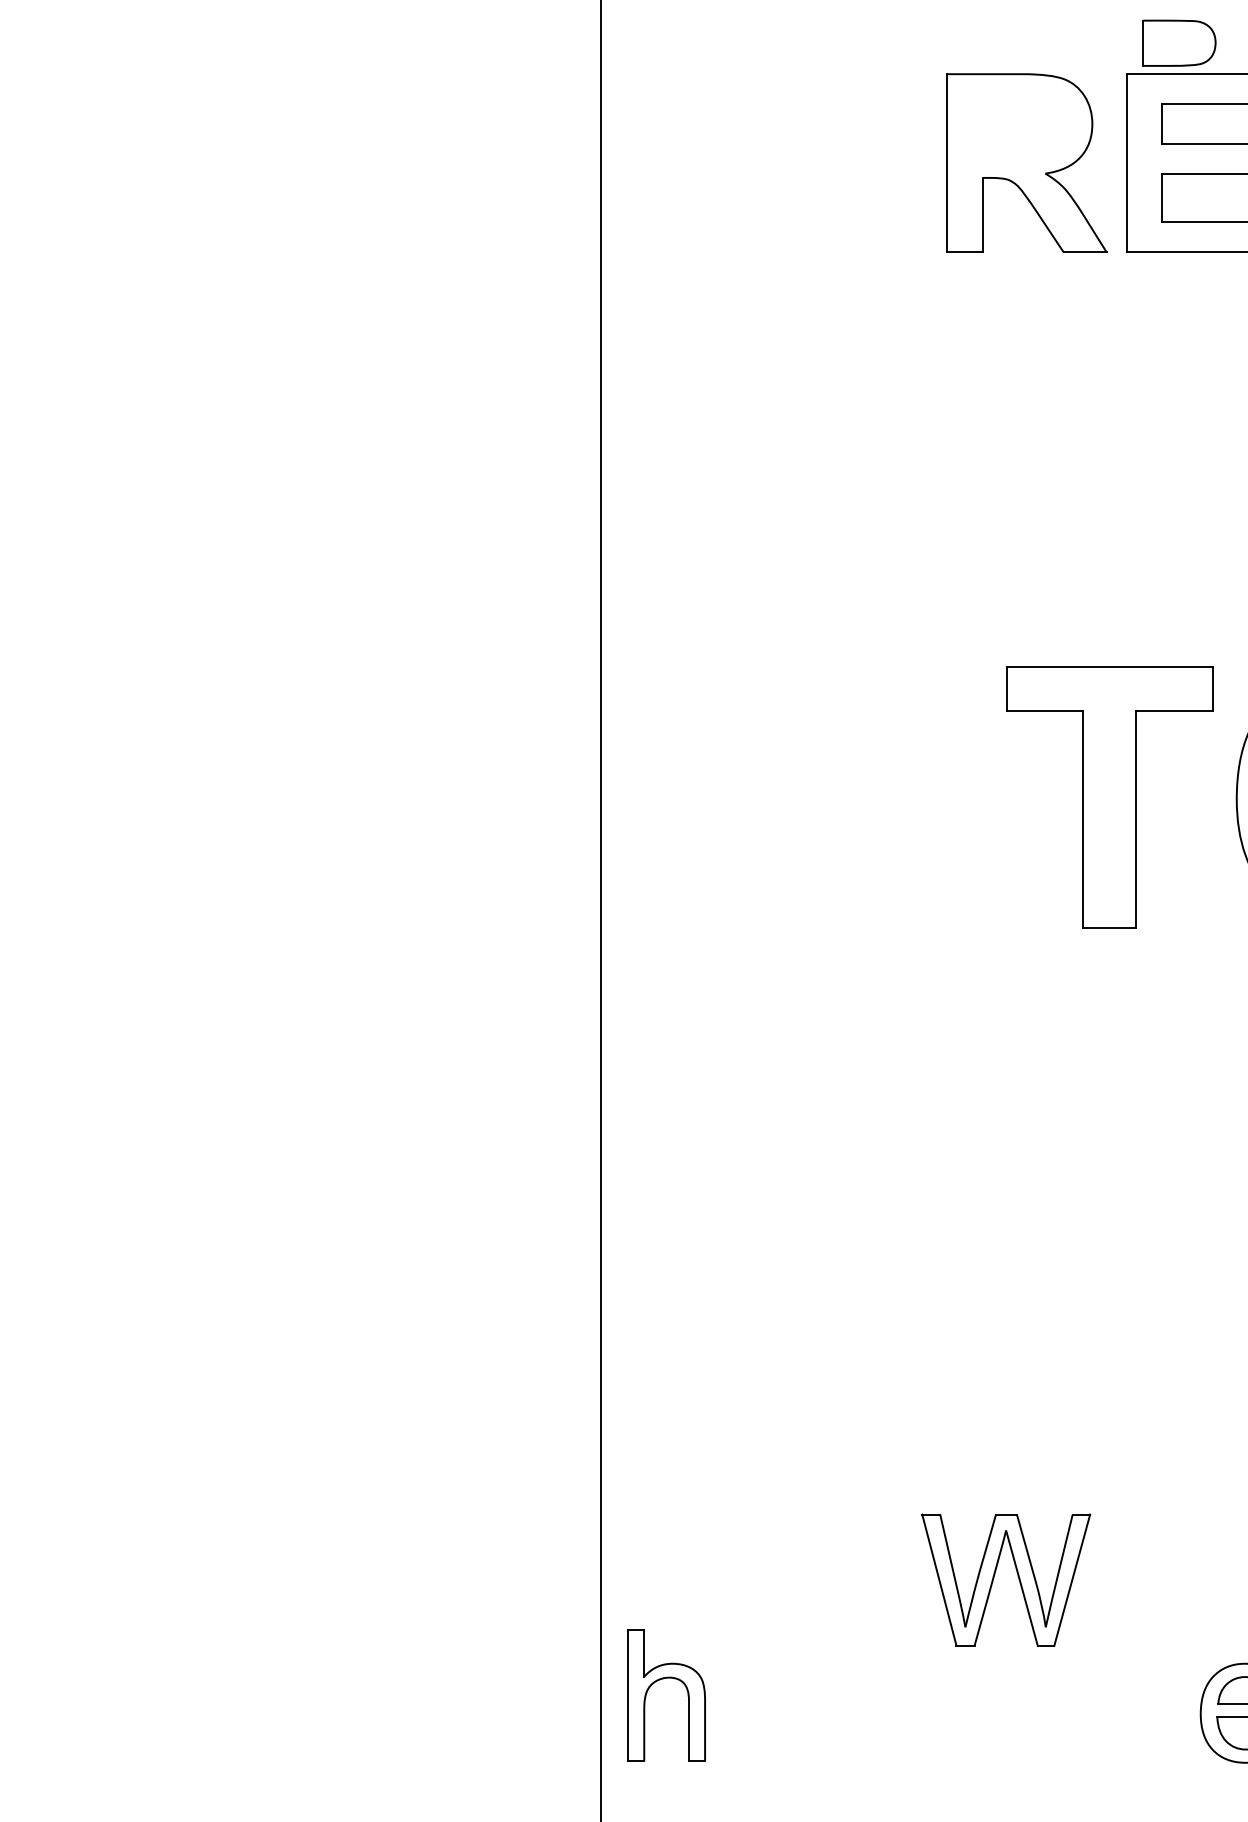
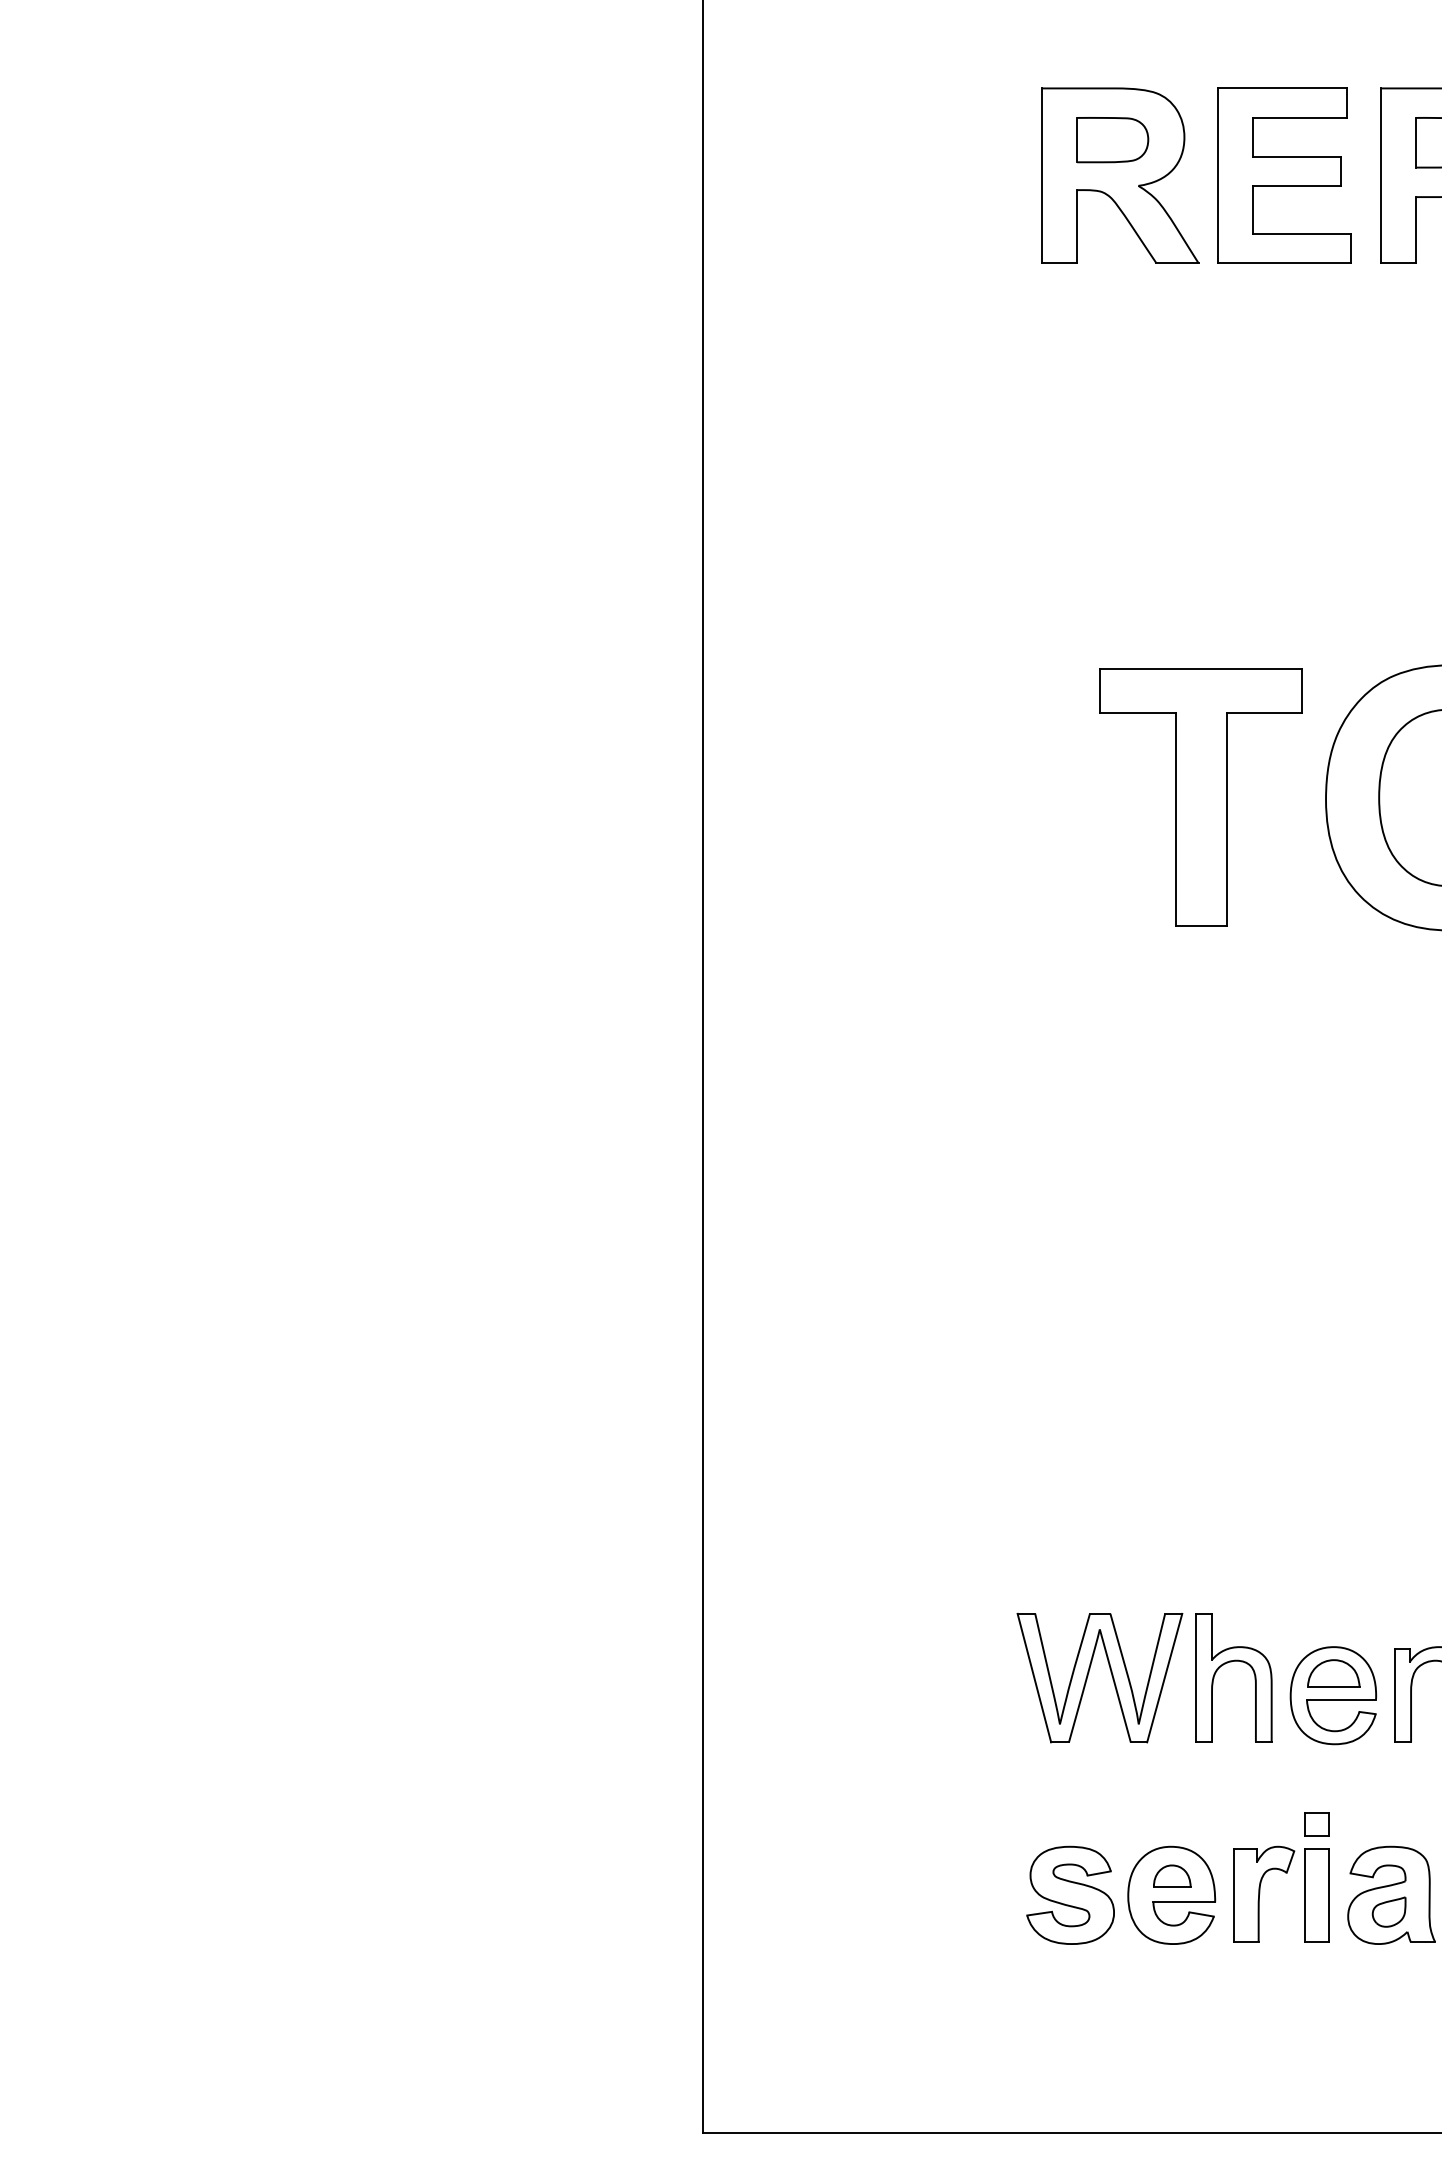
part: (1179, 43) -> (1112, 140), moved
part: (994, 1578) -> (1088, 1676), moved
part: (664, 1679) -> (1231, 1662), moved

